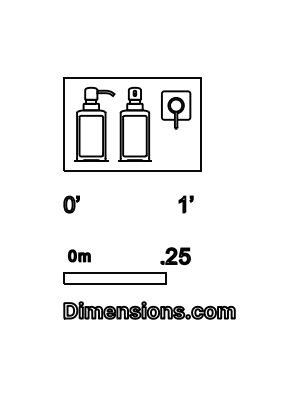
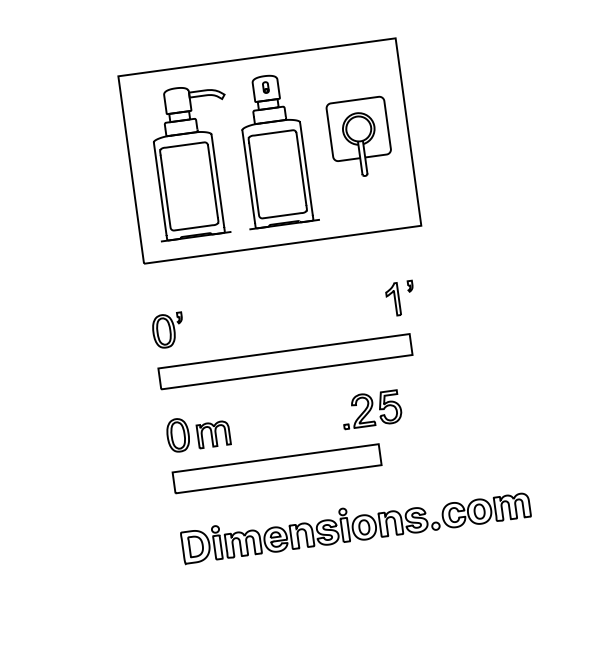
part: (176, 109) -> (360, 136), moved
part: (125, 227) -> (284, 362), added
part: (79, 255) -> (198, 431), size x1.43
part: (175, 256) -> (371, 410), moved

